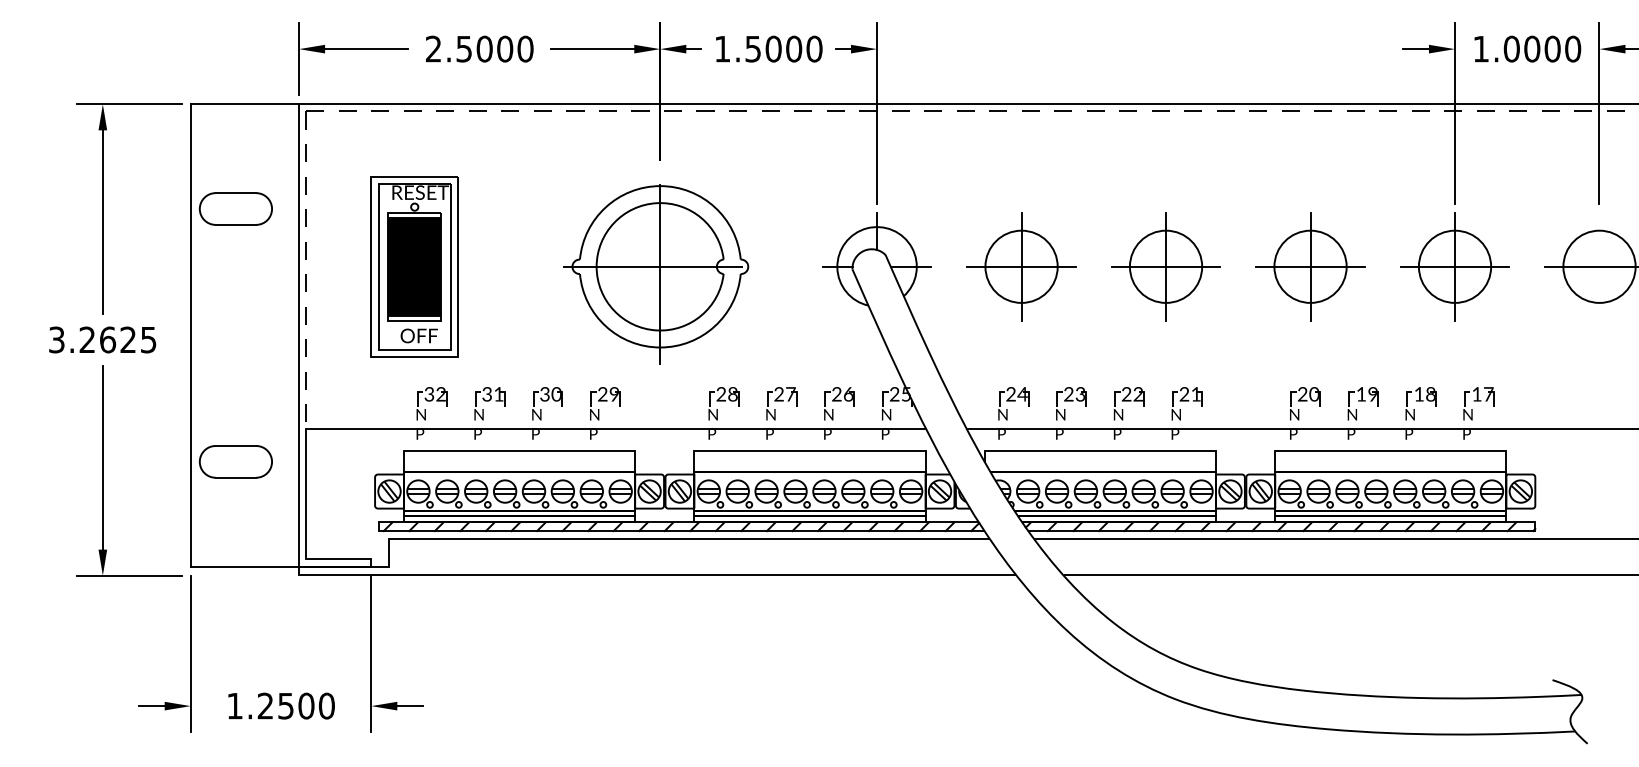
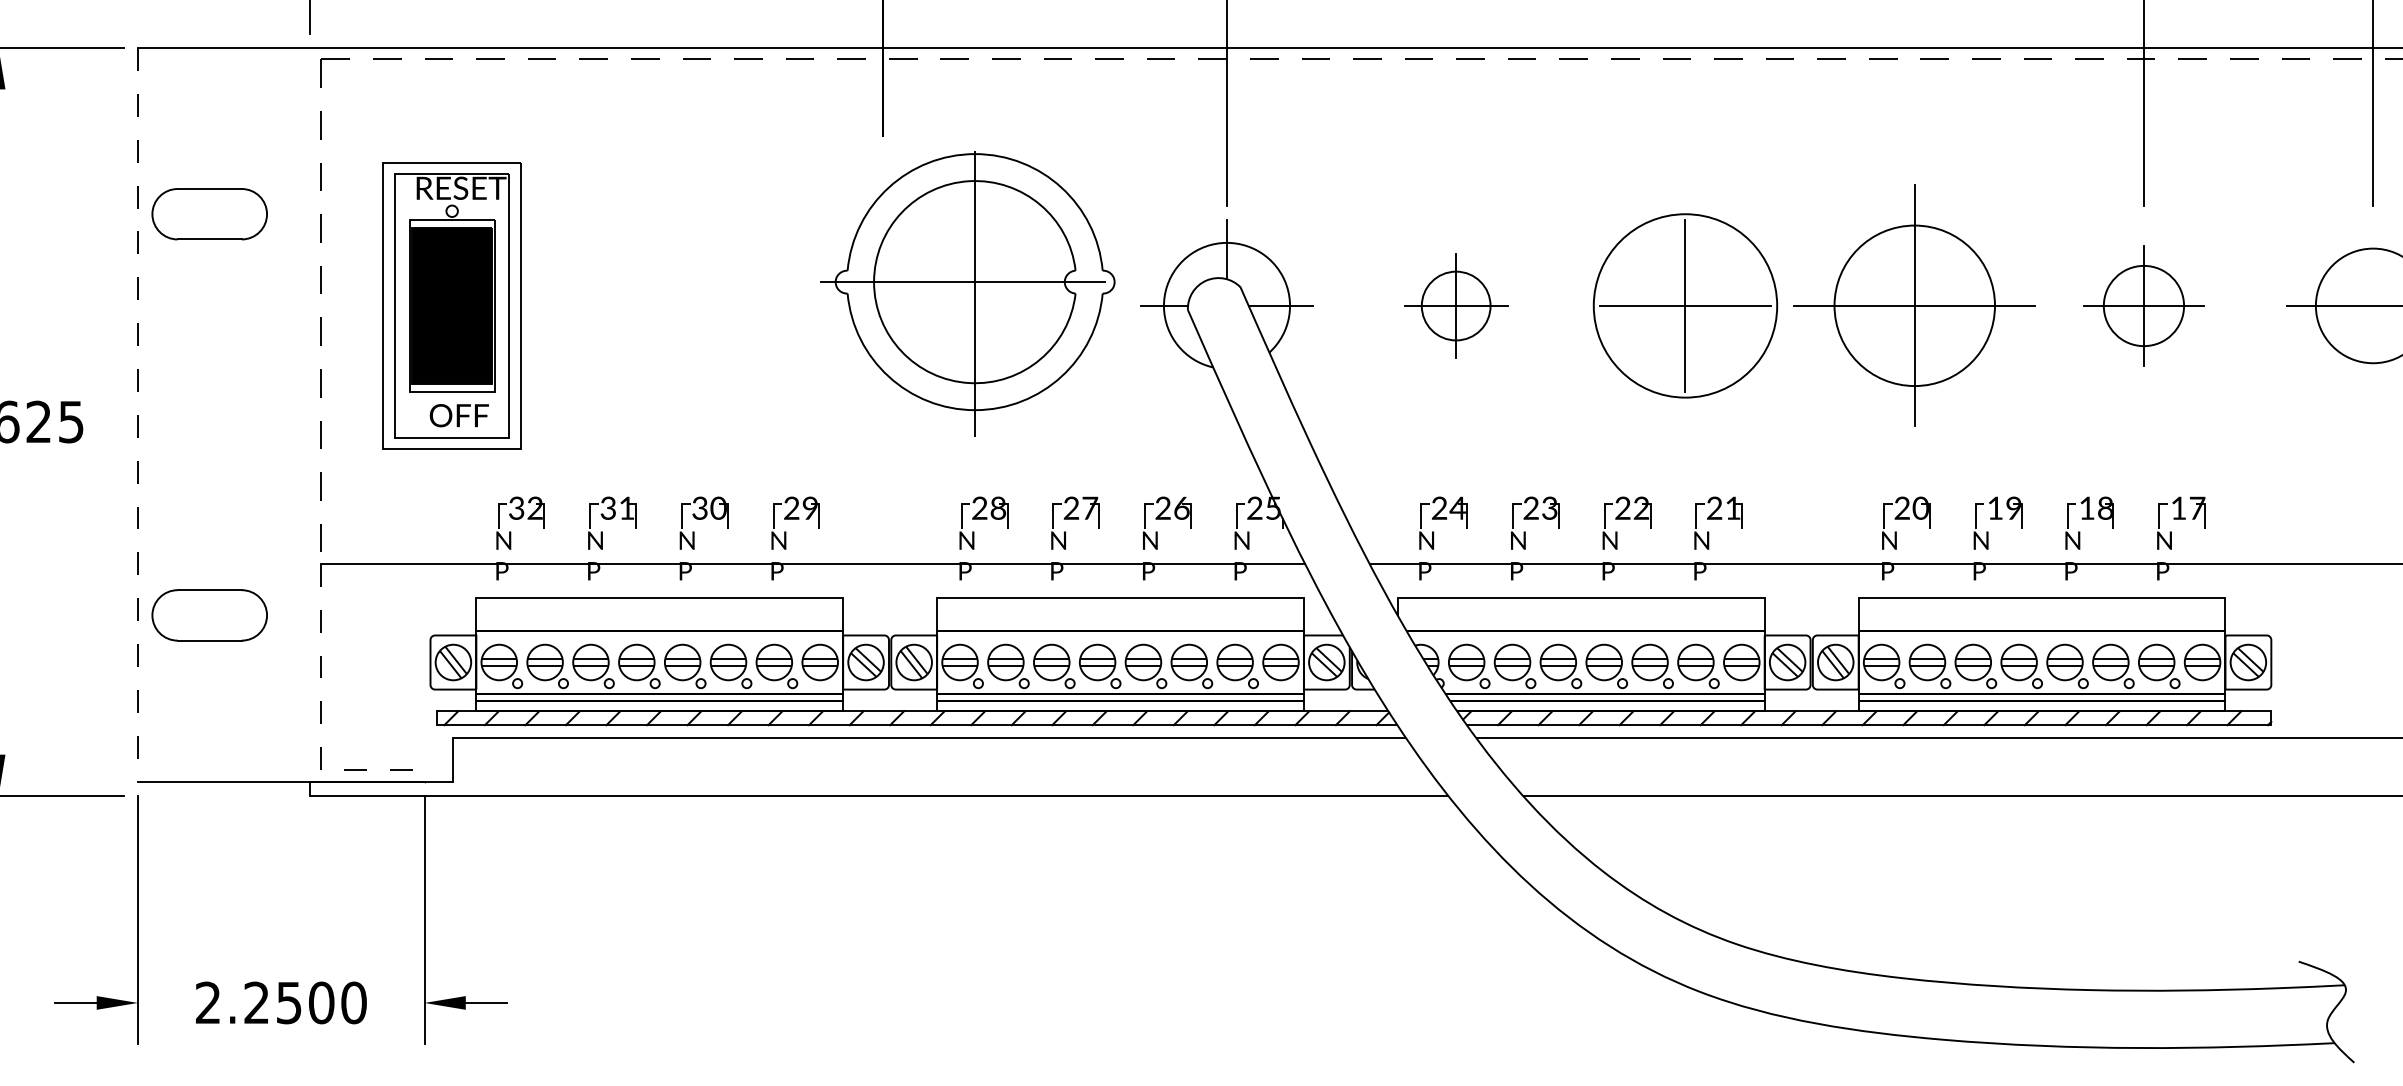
part: (414, 266) -> (451, 305), moved
part: (1021, 266) -> (1456, 305), size x0.6
circle: (1165, 266) -> (1684, 305), size x1.6
part: (1310, 266) -> (1914, 305), size x1.4
part: (1454, 266) -> (2143, 305), size x0.7
part: (656, 274) -> (969, 294), moved
line: (190, 335) -> (137, 414), solid -> dashed
line: (299, 335) -> (310, 414), removed
line: (306, 532) -> (321, 727), solid -> dashed
text: (234, 705) -> (207, 1001), 1.2500 -> 2.2500

